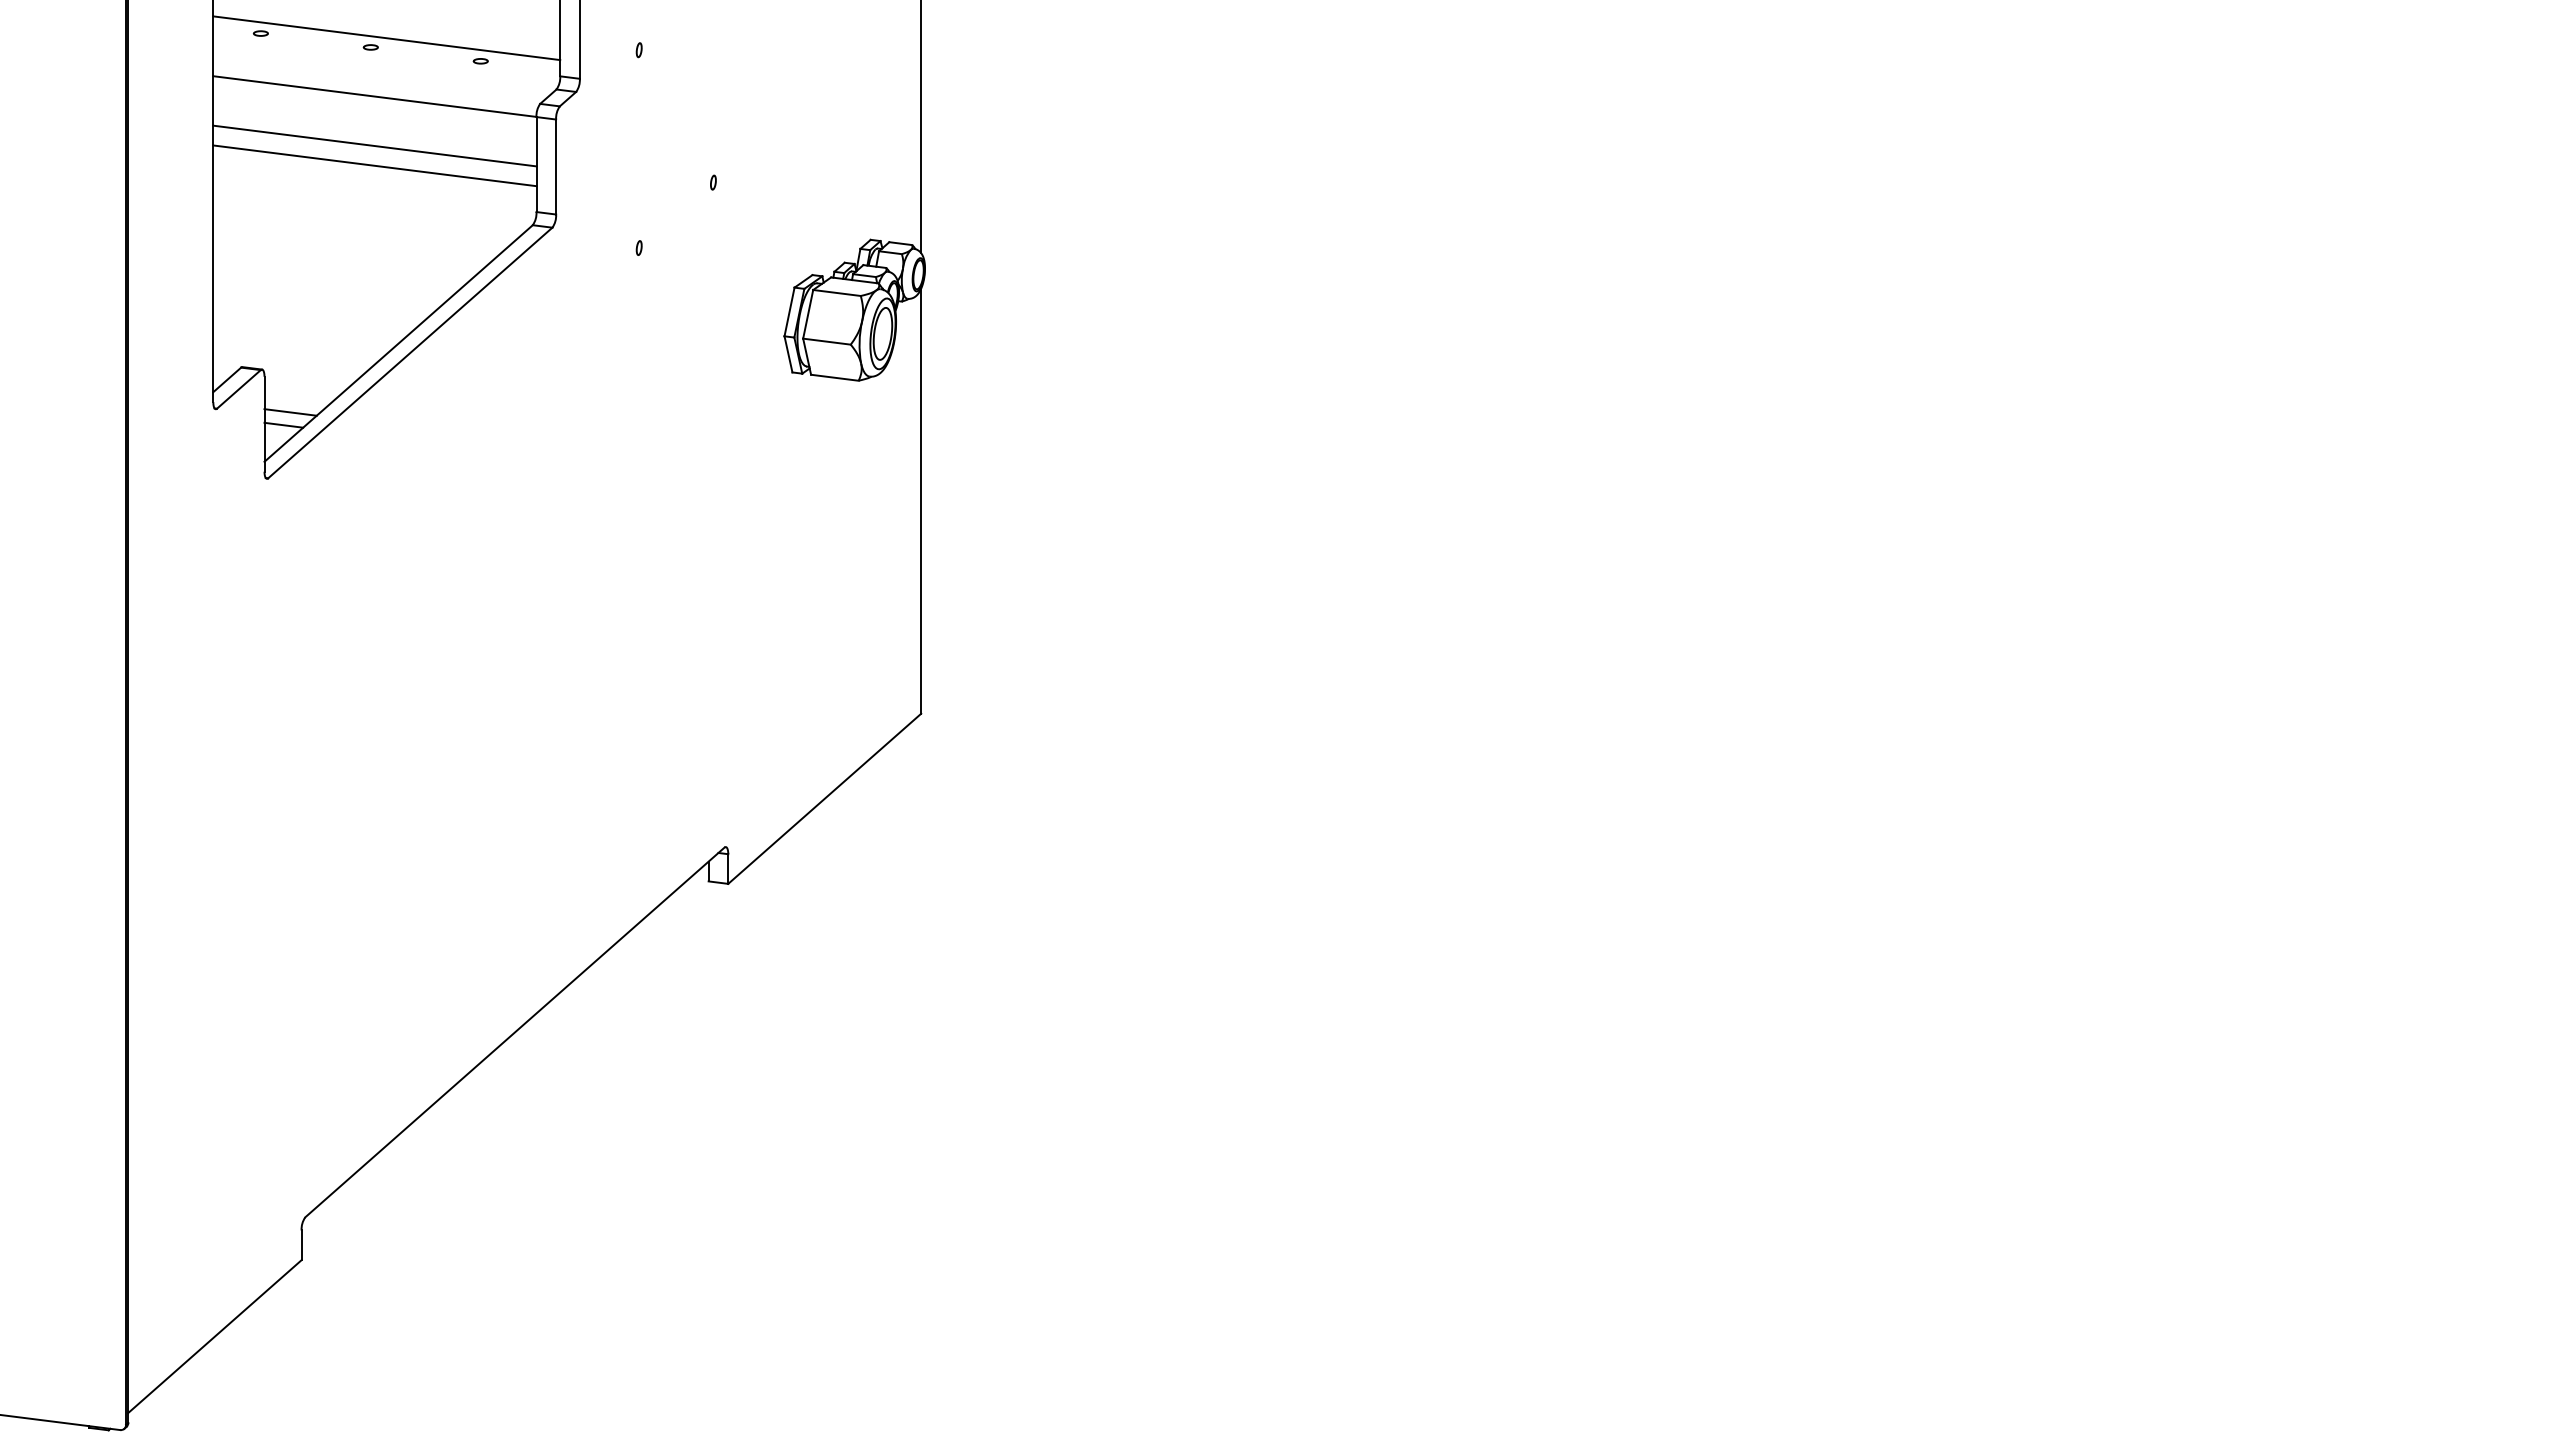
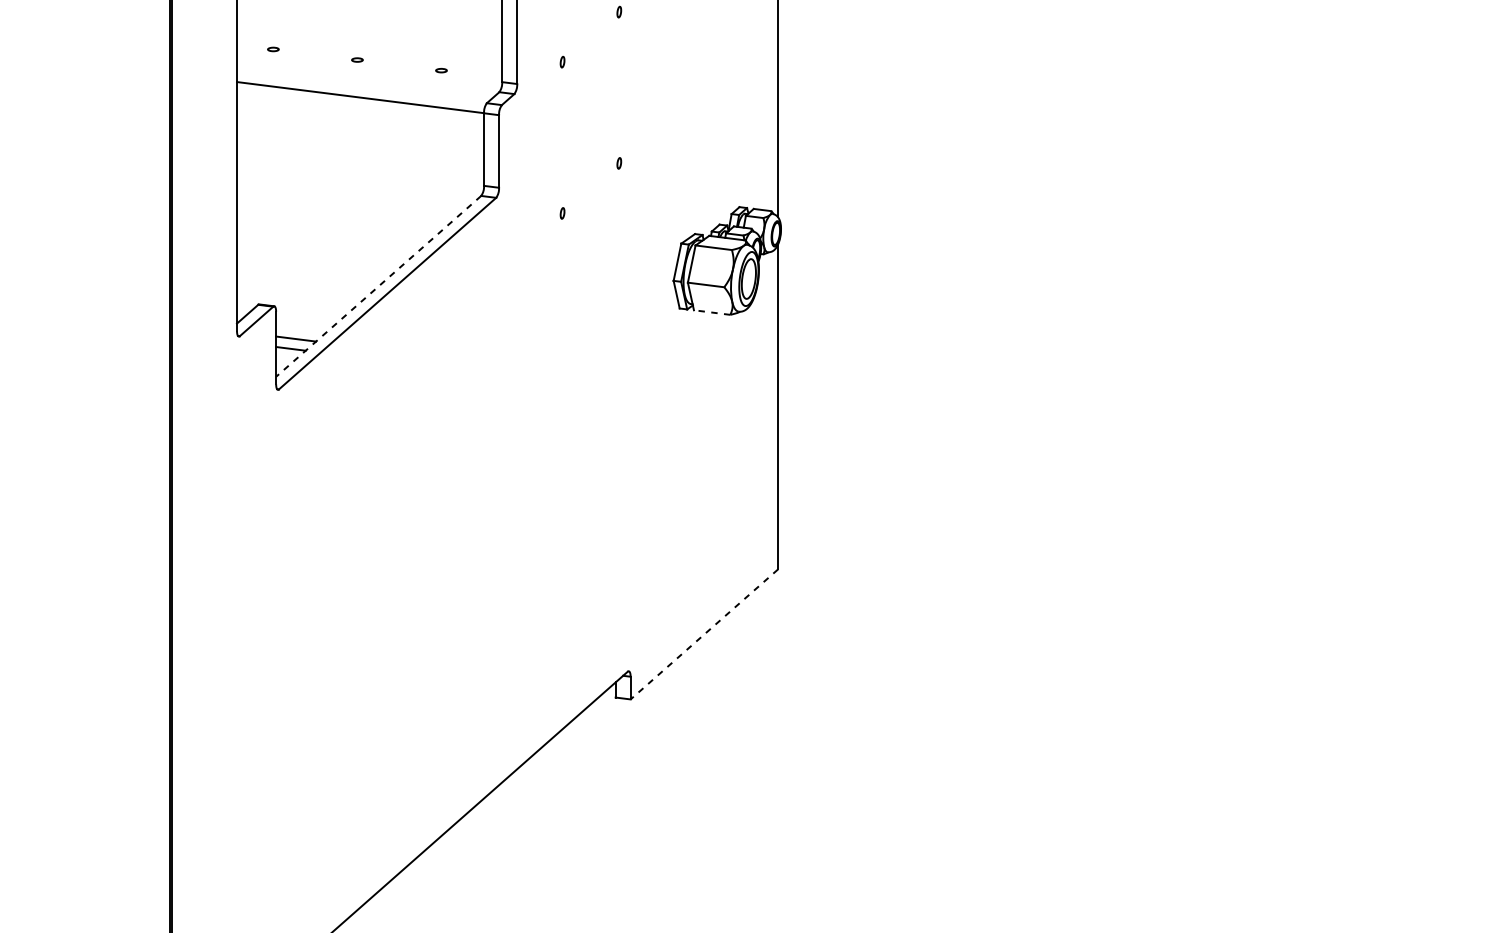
line: (386, 38) -> (369, 53), removed
line: (374, 145) -> (360, 135), removed
line: (374, 165) -> (360, 150), removed
line: (398, 343) -> (378, 286), solid -> dashed
line: (834, 377) -> (711, 312), solid -> dashed
line: (824, 798) -> (704, 634), solid -> dashed

